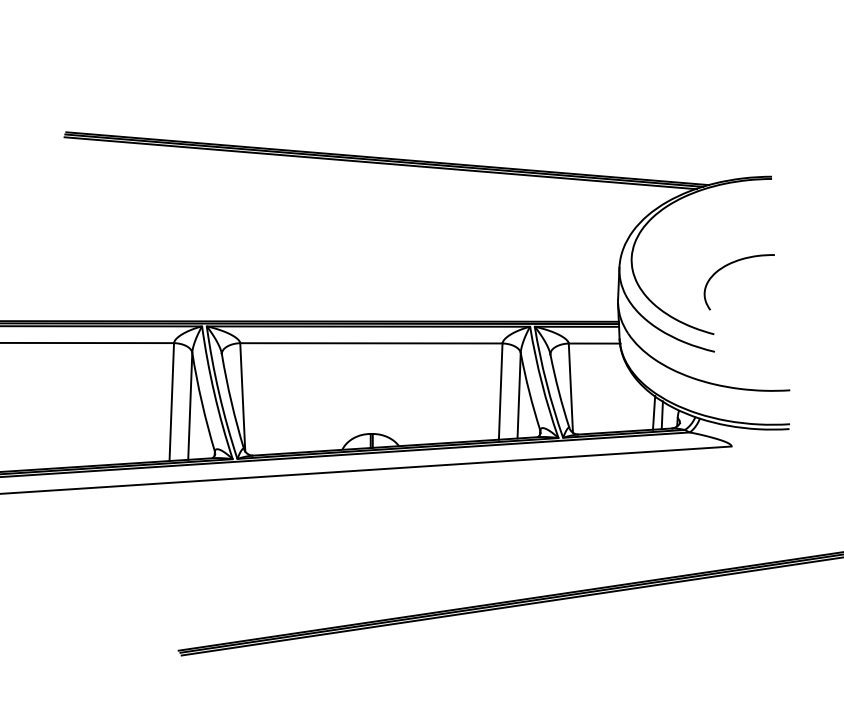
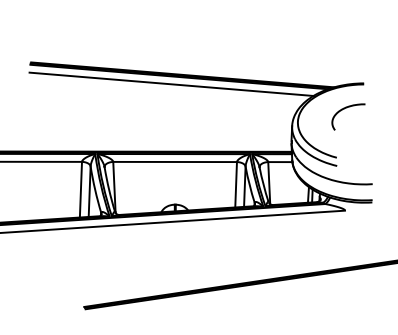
line: (363, 179) -> (171, 84), added
curve: (736, 263) -> (347, 108), moved

